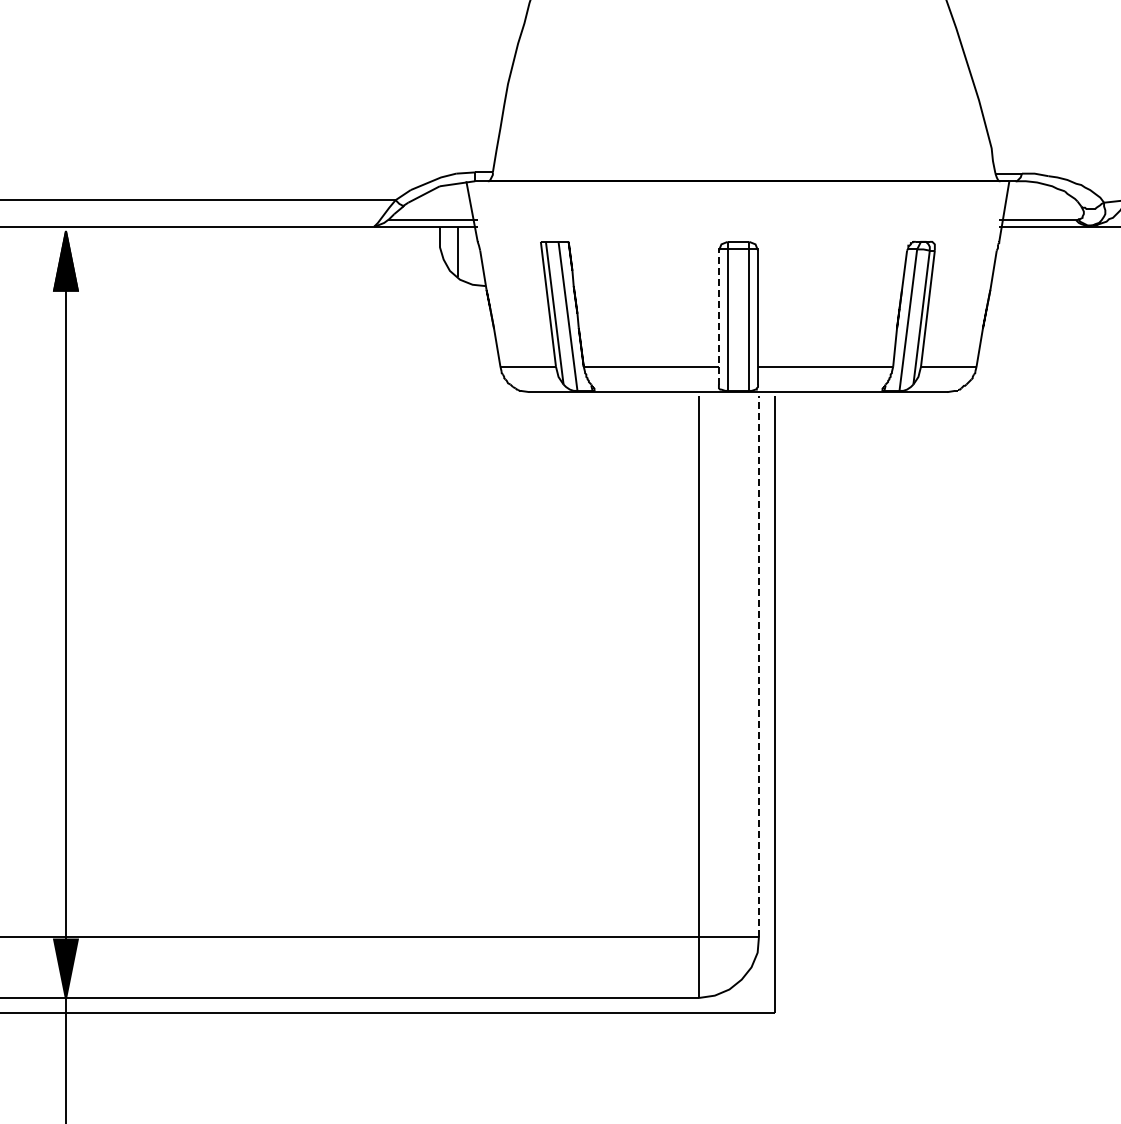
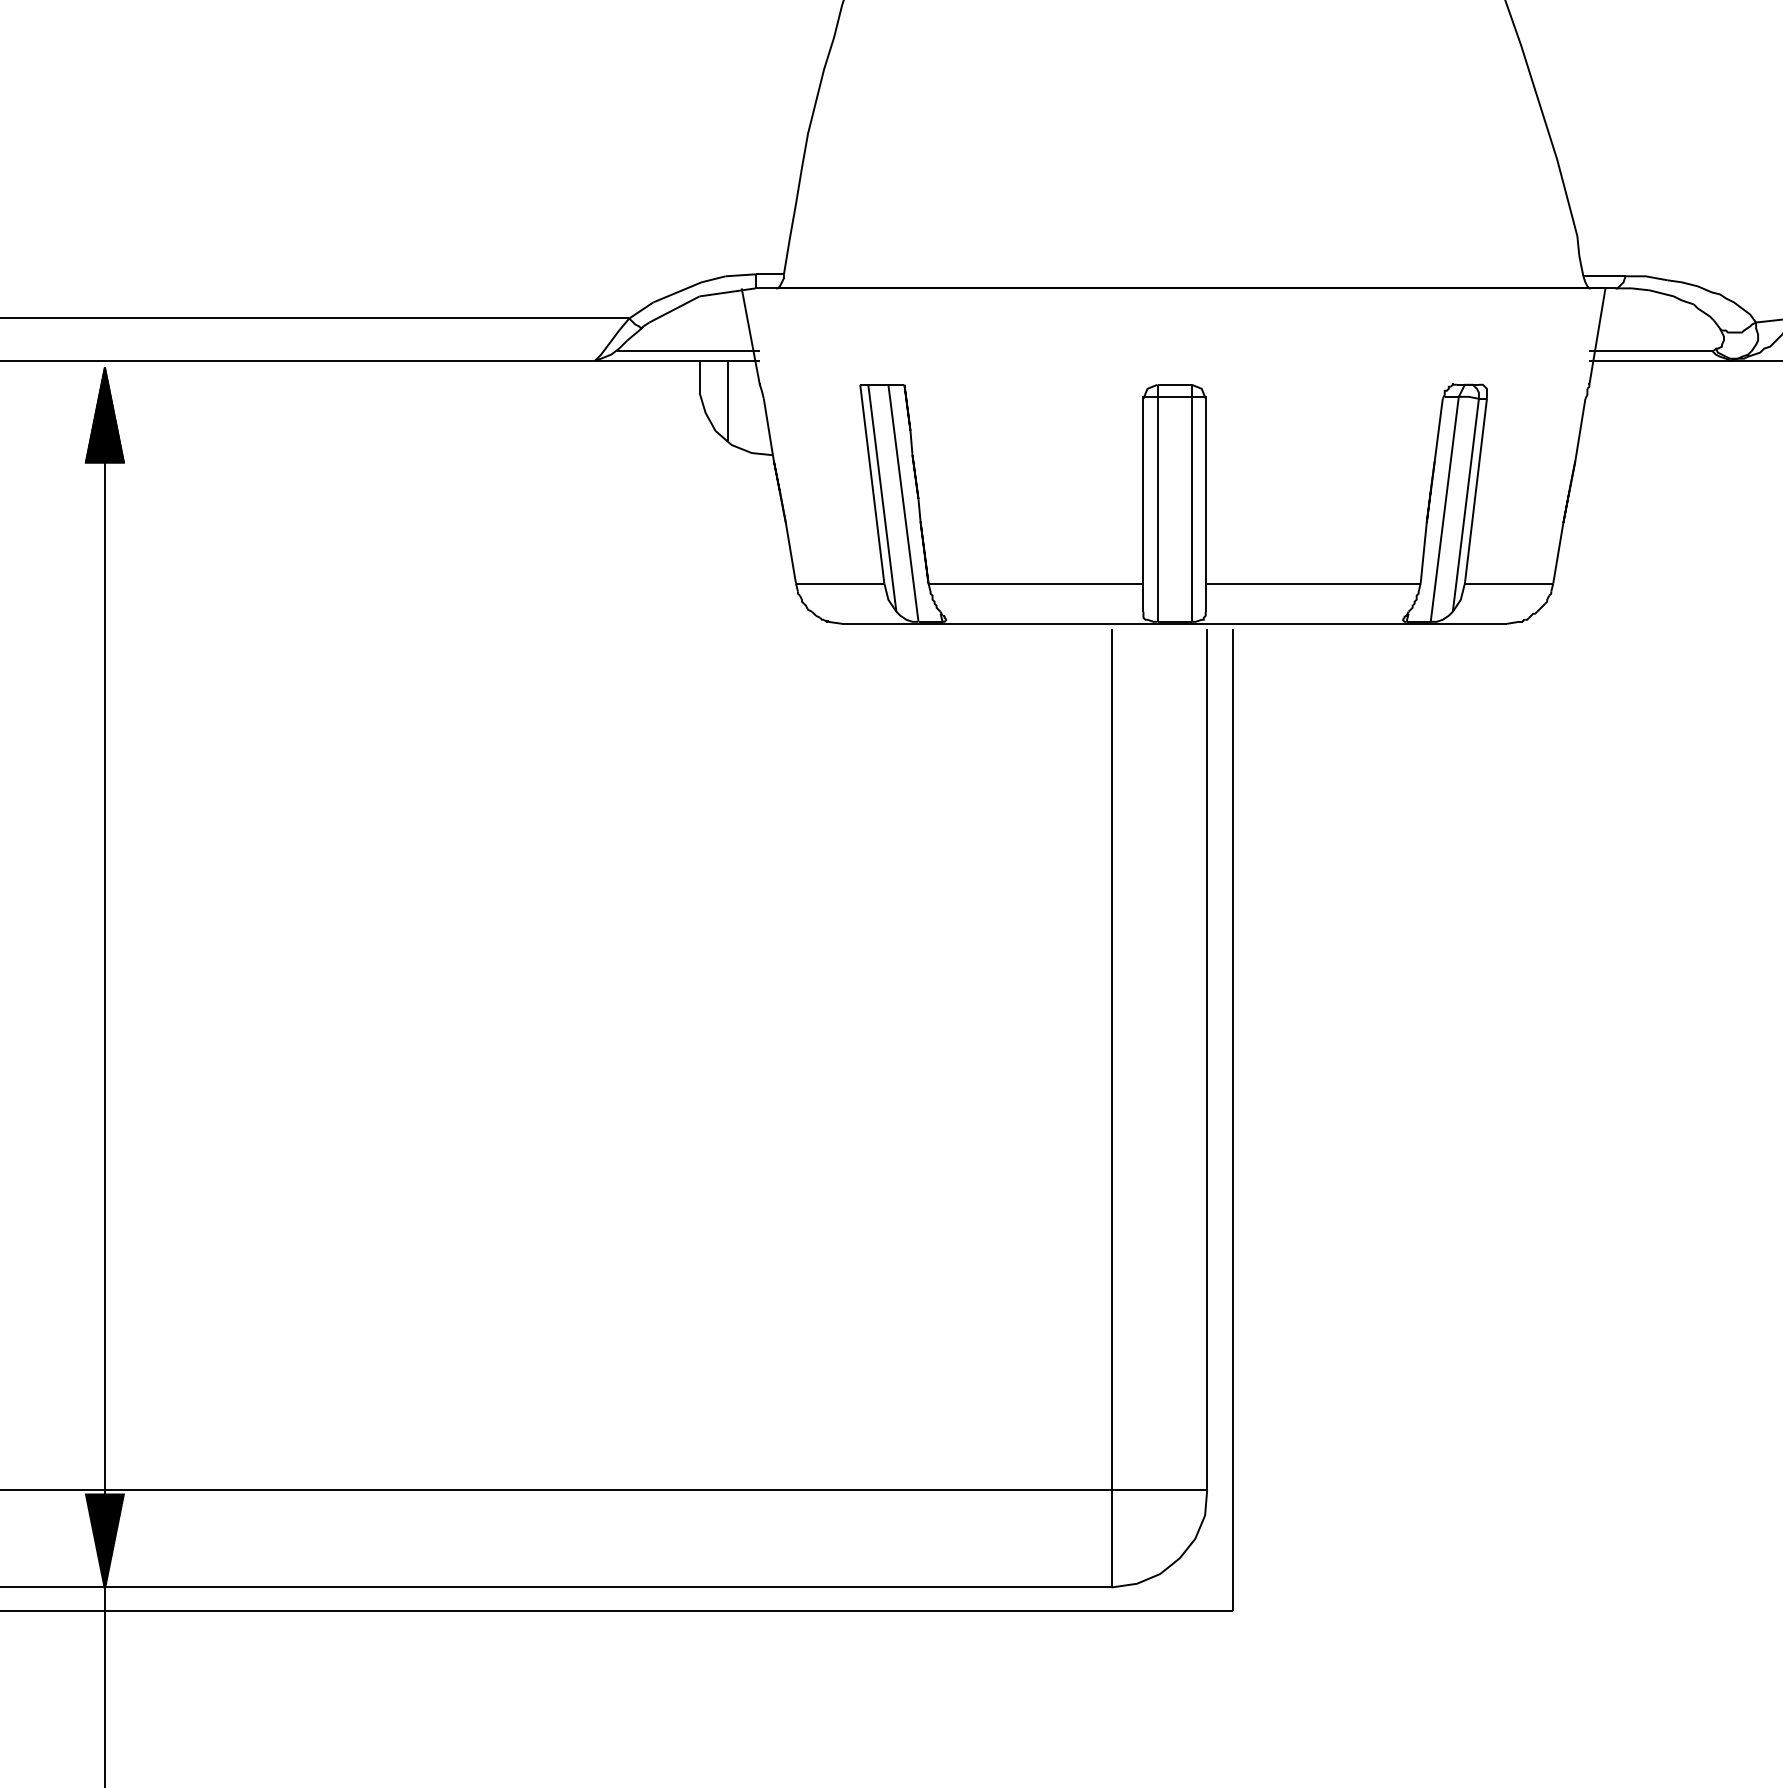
line: (718, 317) -> (1142, 505), dashed -> solid
line: (758, 666) -> (1206, 1060), dashed -> solid

